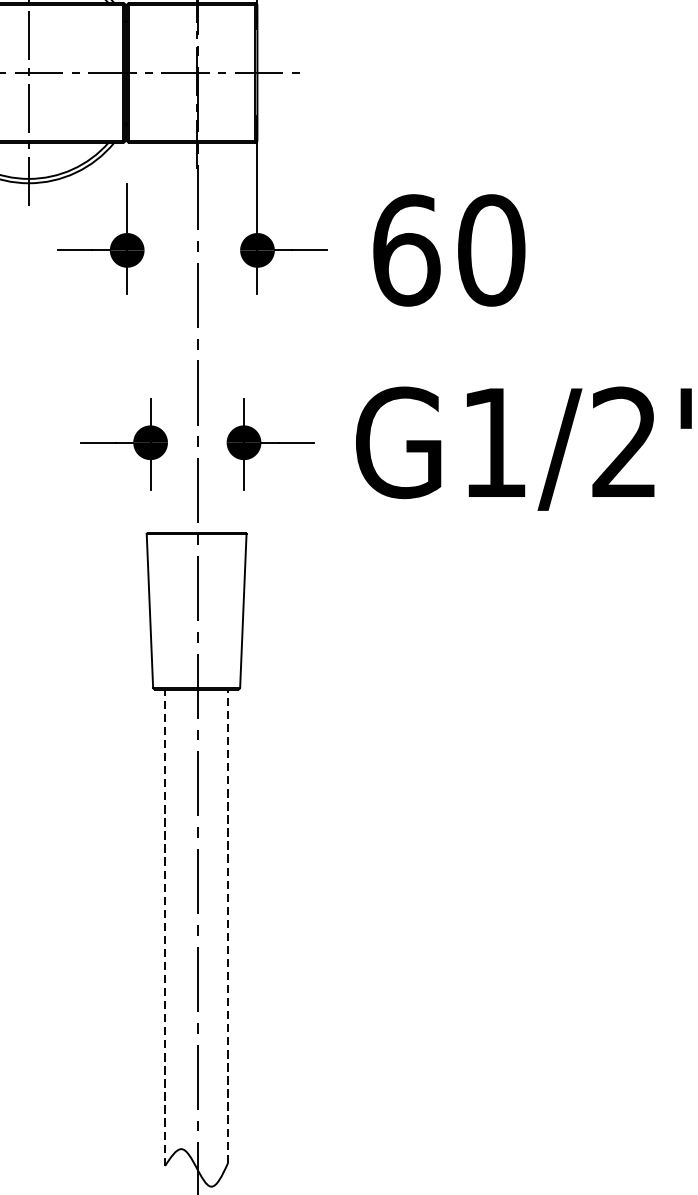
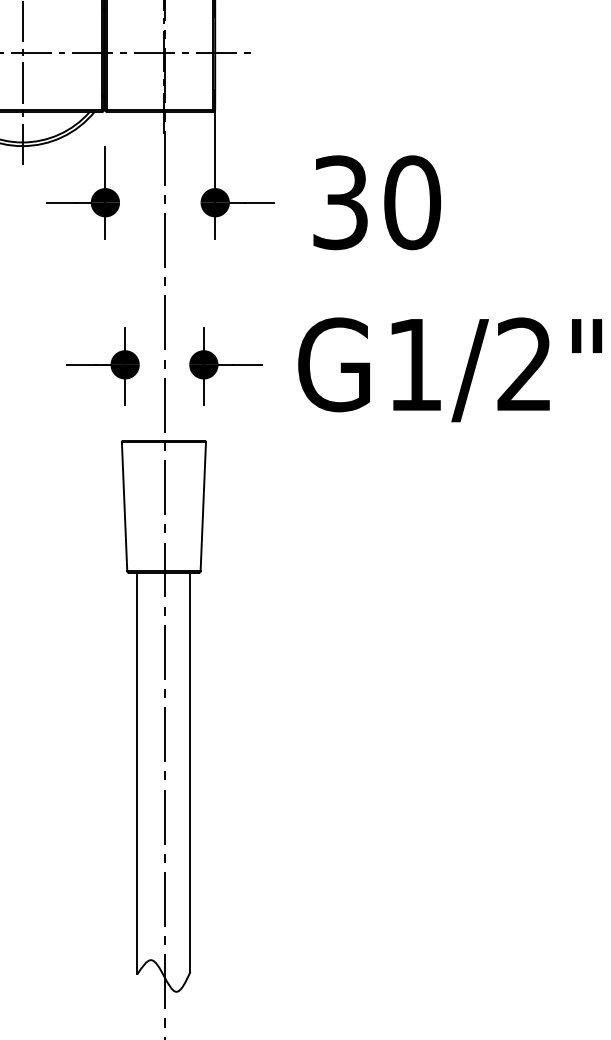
text: (406, 250) -> (340, 202), 60 -> 30
line: (228, 925) -> (190, 771), dashed -> solid
line: (165, 927) -> (137, 773), dashed -> solid

